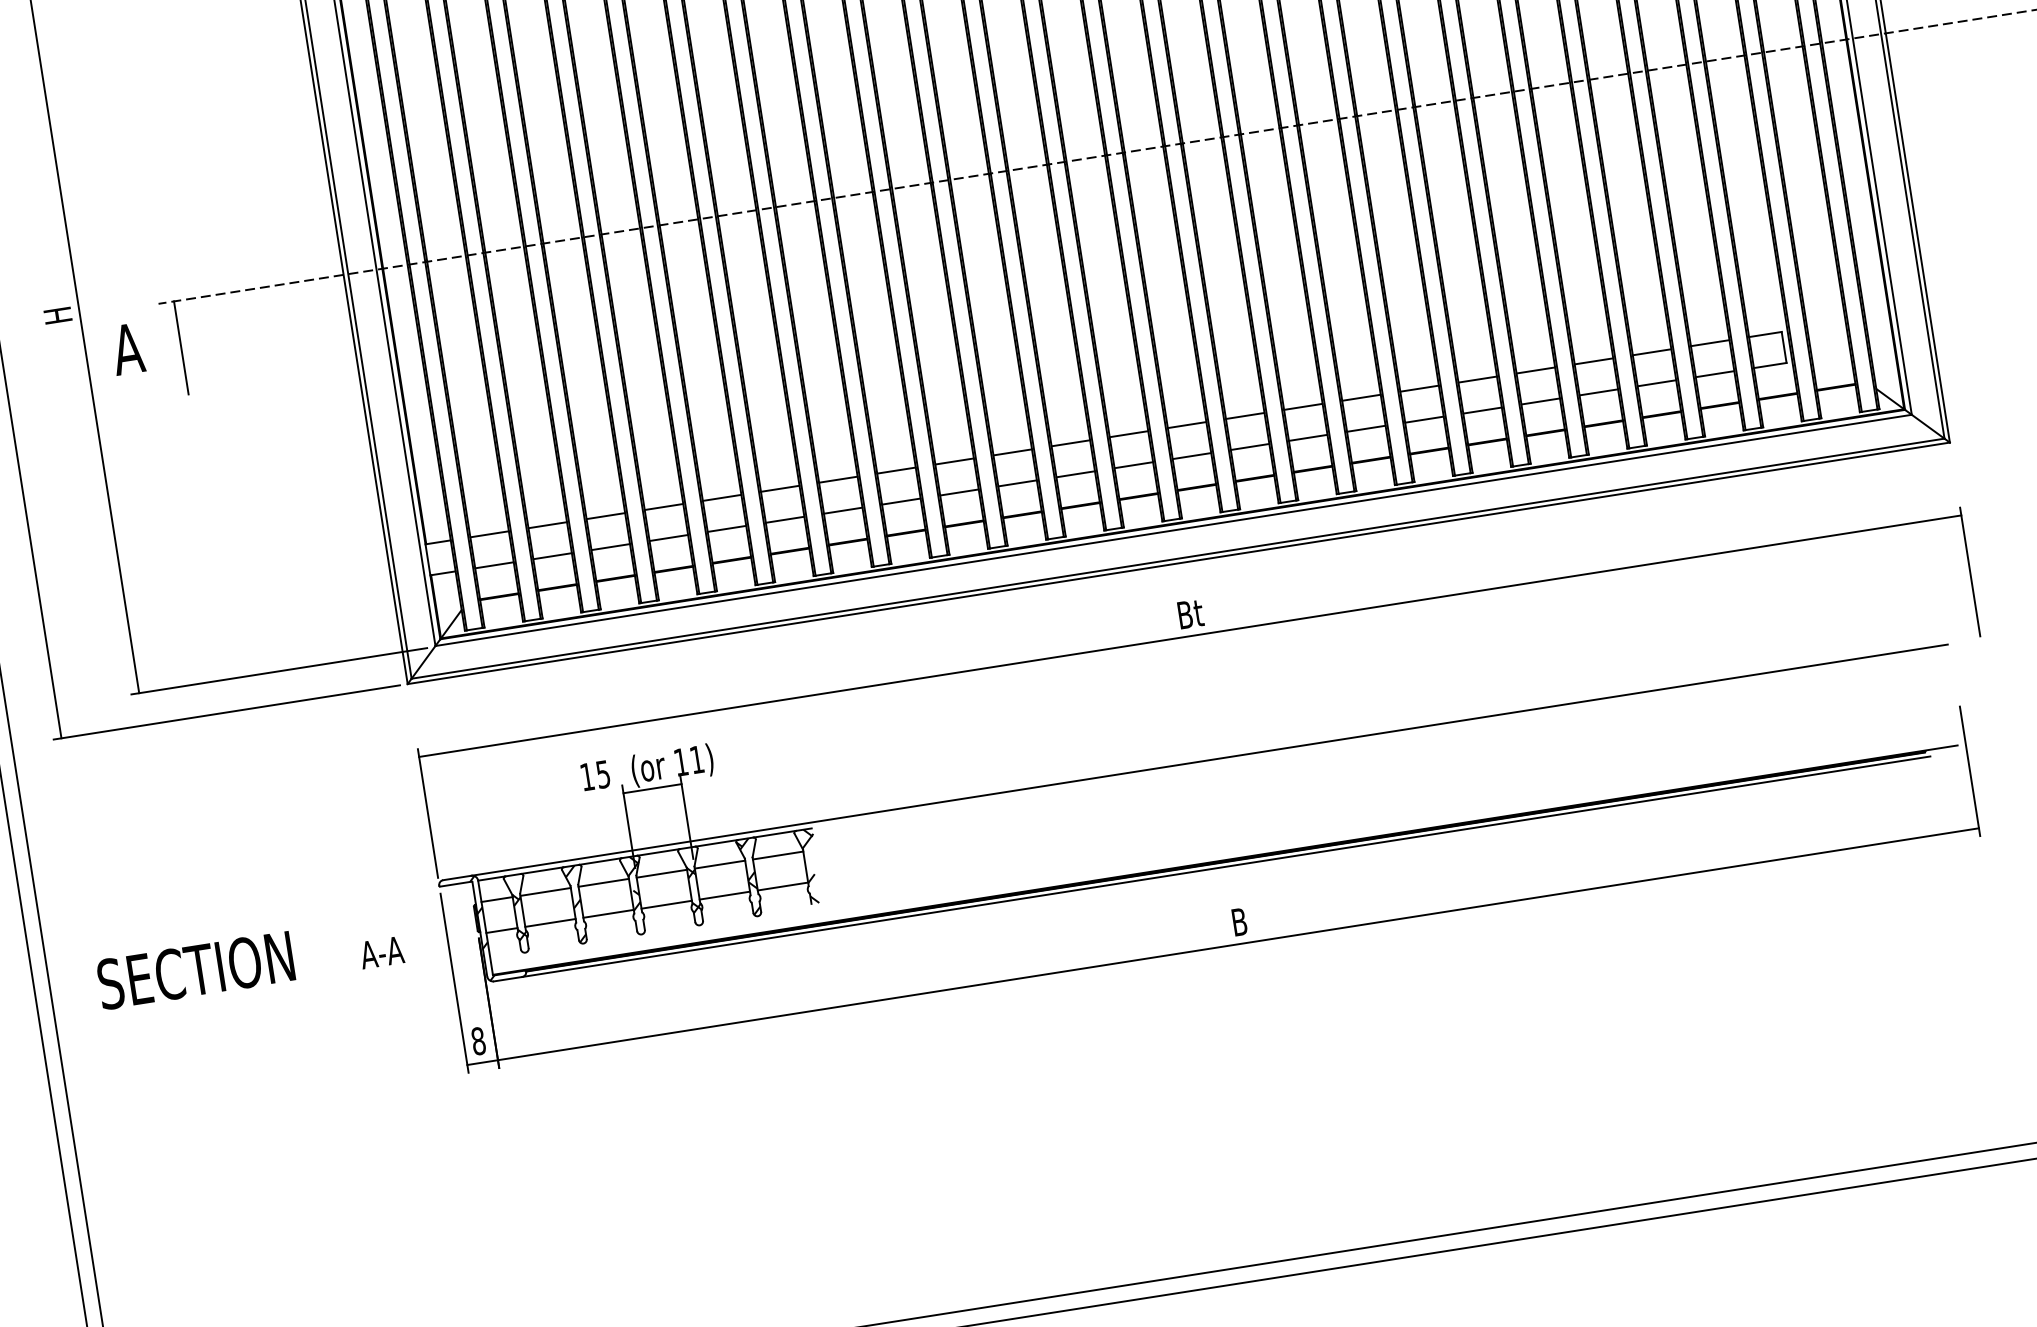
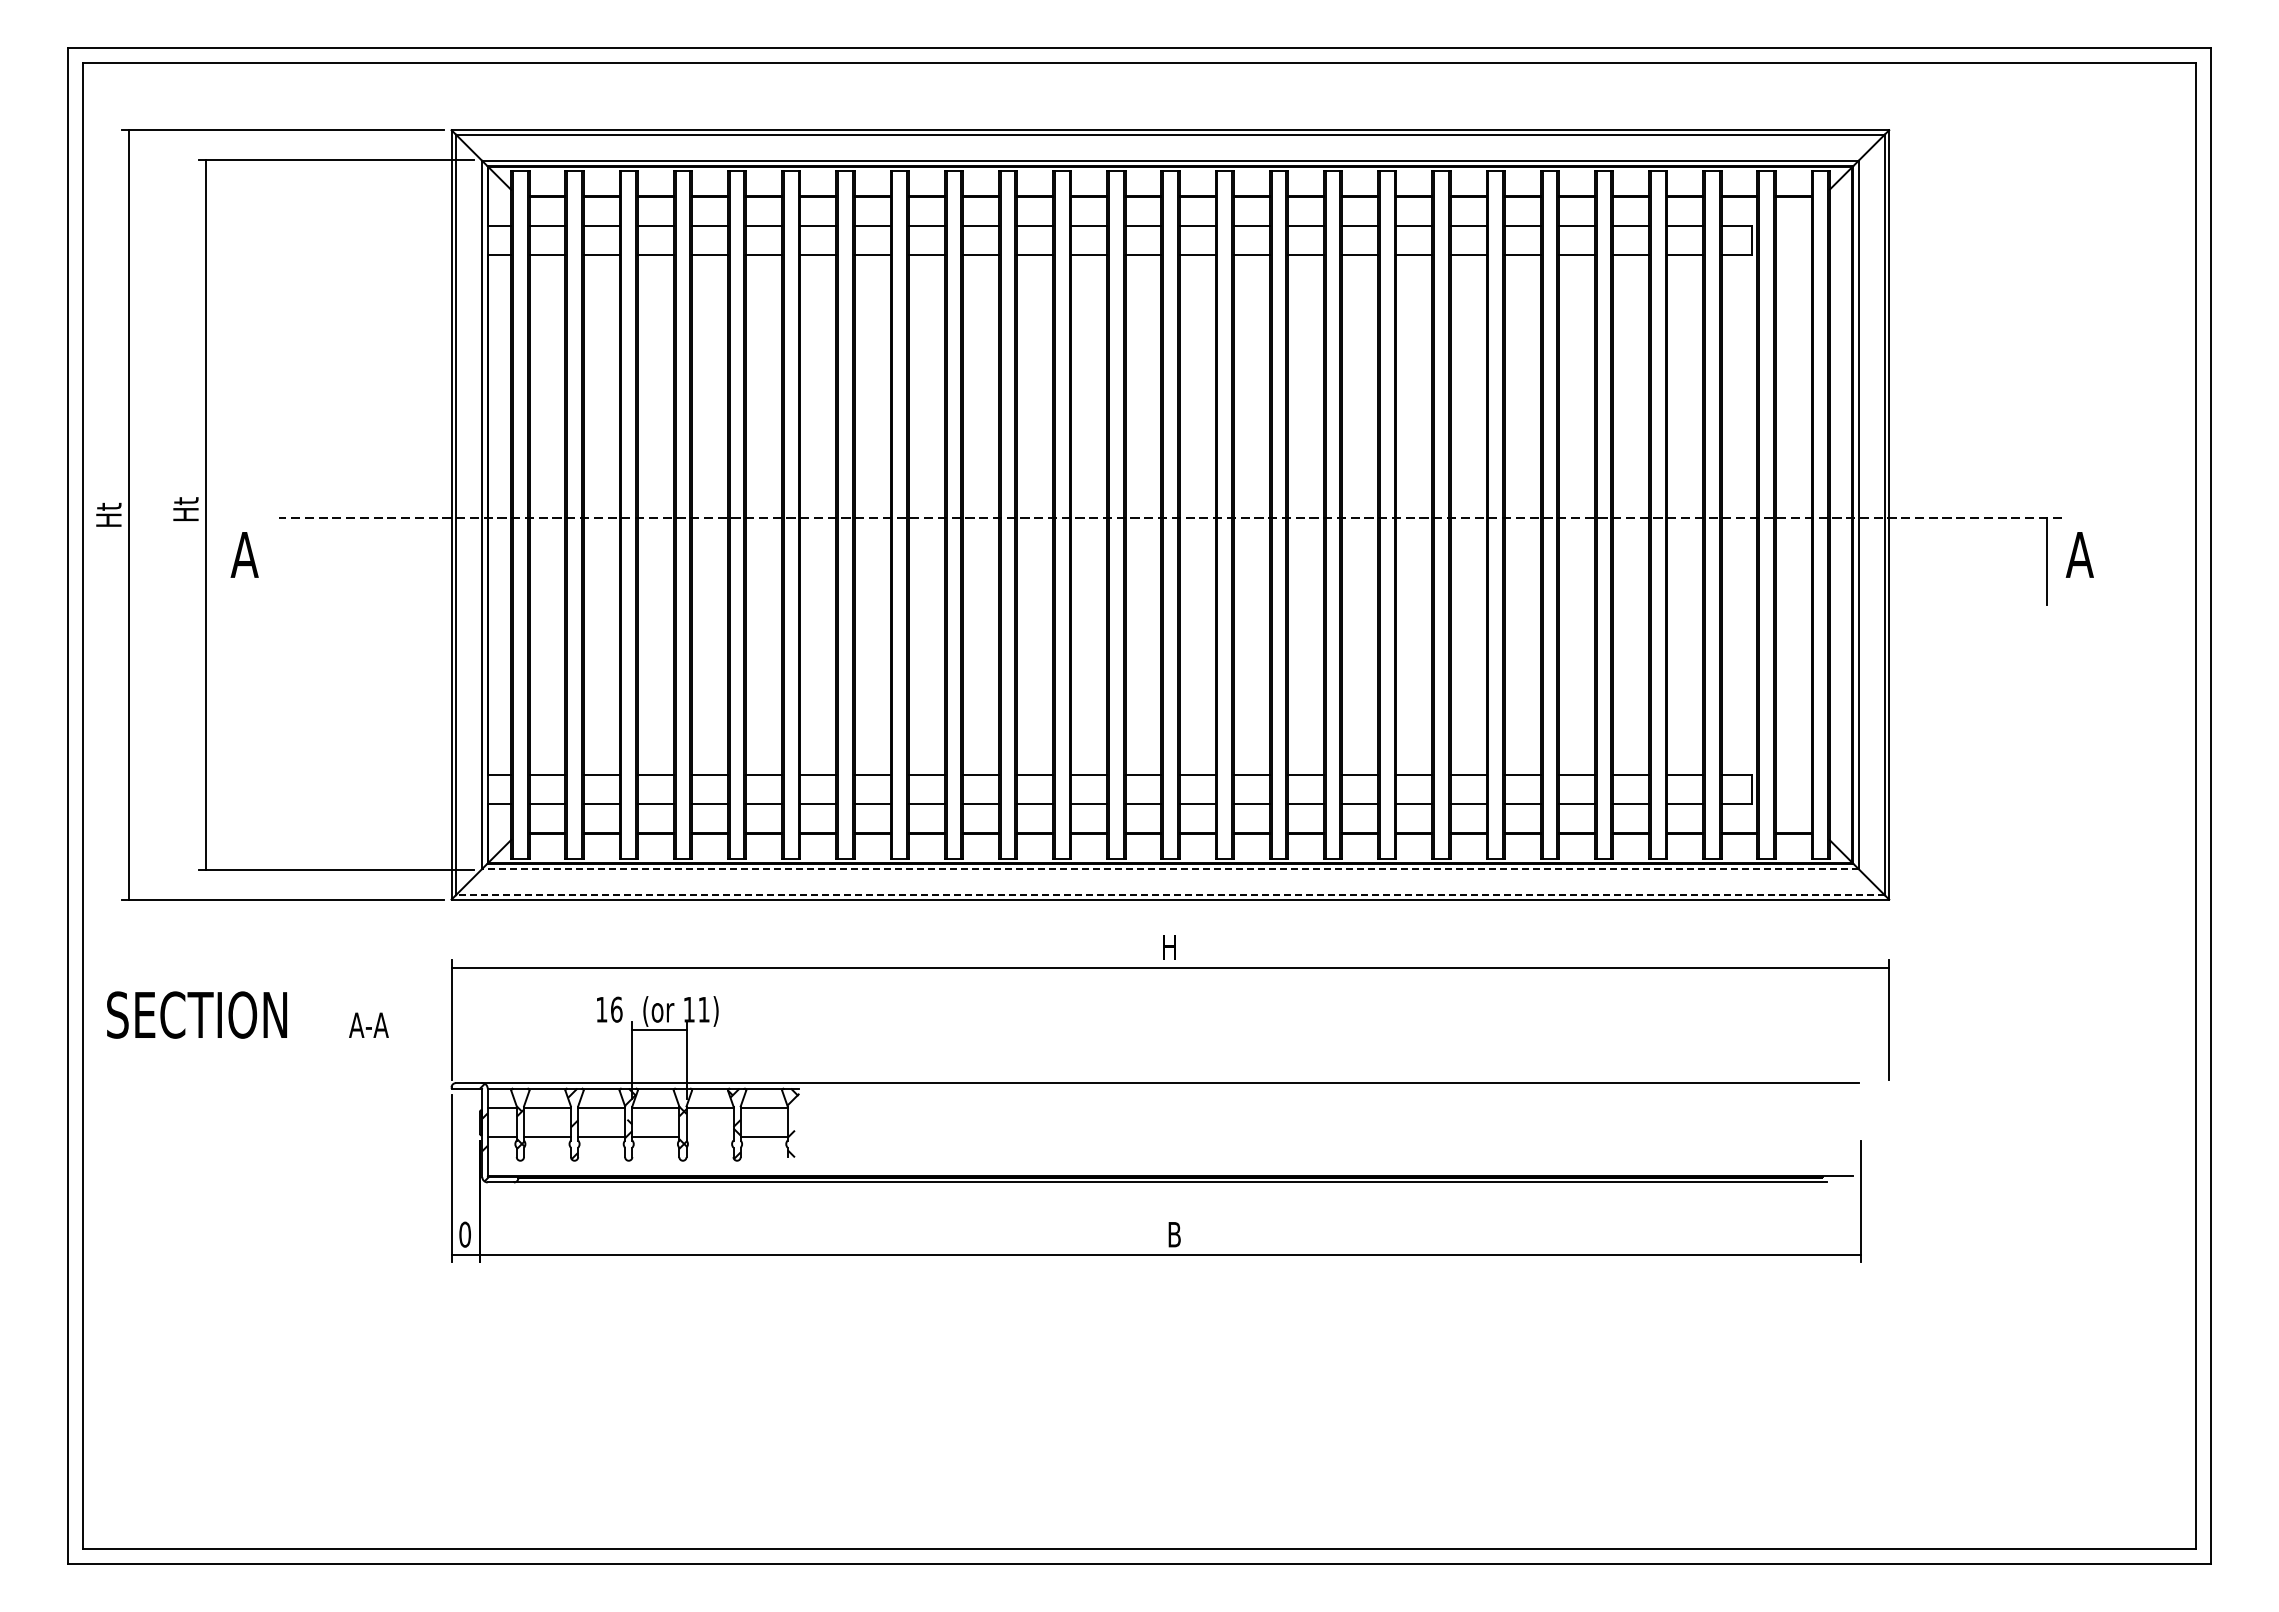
text: (56, 309) -> (185, 508), H -> Ht
line: (181, 347) -> (293, 561), removed
line: (1172, 530) -> (1169, 868), solid -> dashed
line: (1177, 559) -> (1169, 895), solid -> dashed
text: (1191, 614) -> (1174, 947), Bt -> H
text: (603, 774) -> (616, 1009), 15 -> 16
line: (724, 895) -> (709, 1137), removed
text: (249, 961) -> (247, 1014), moved
text: (477, 1041) -> (464, 1234), 8 -> 0

